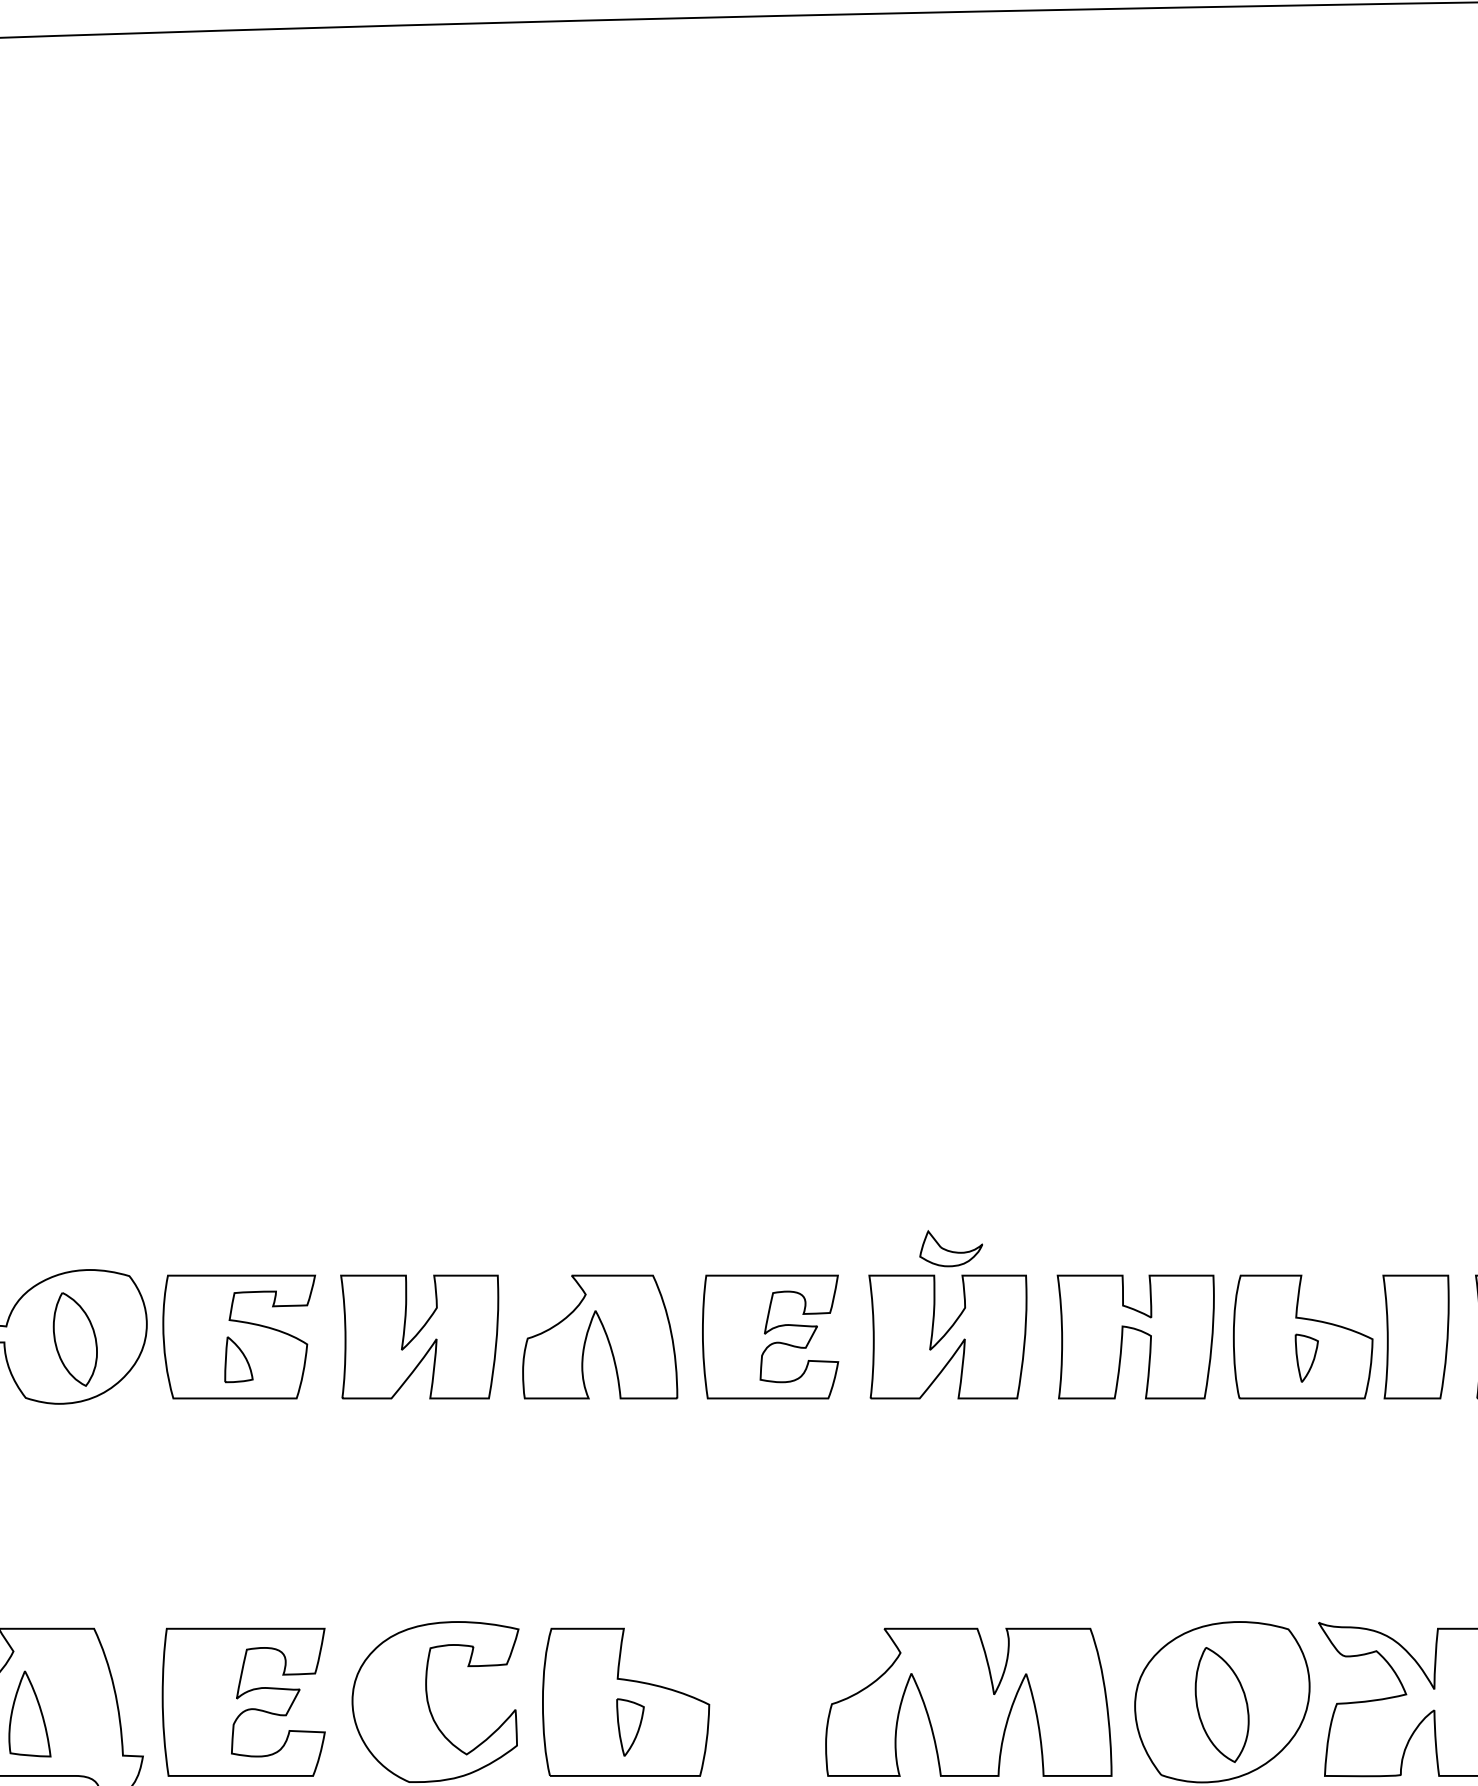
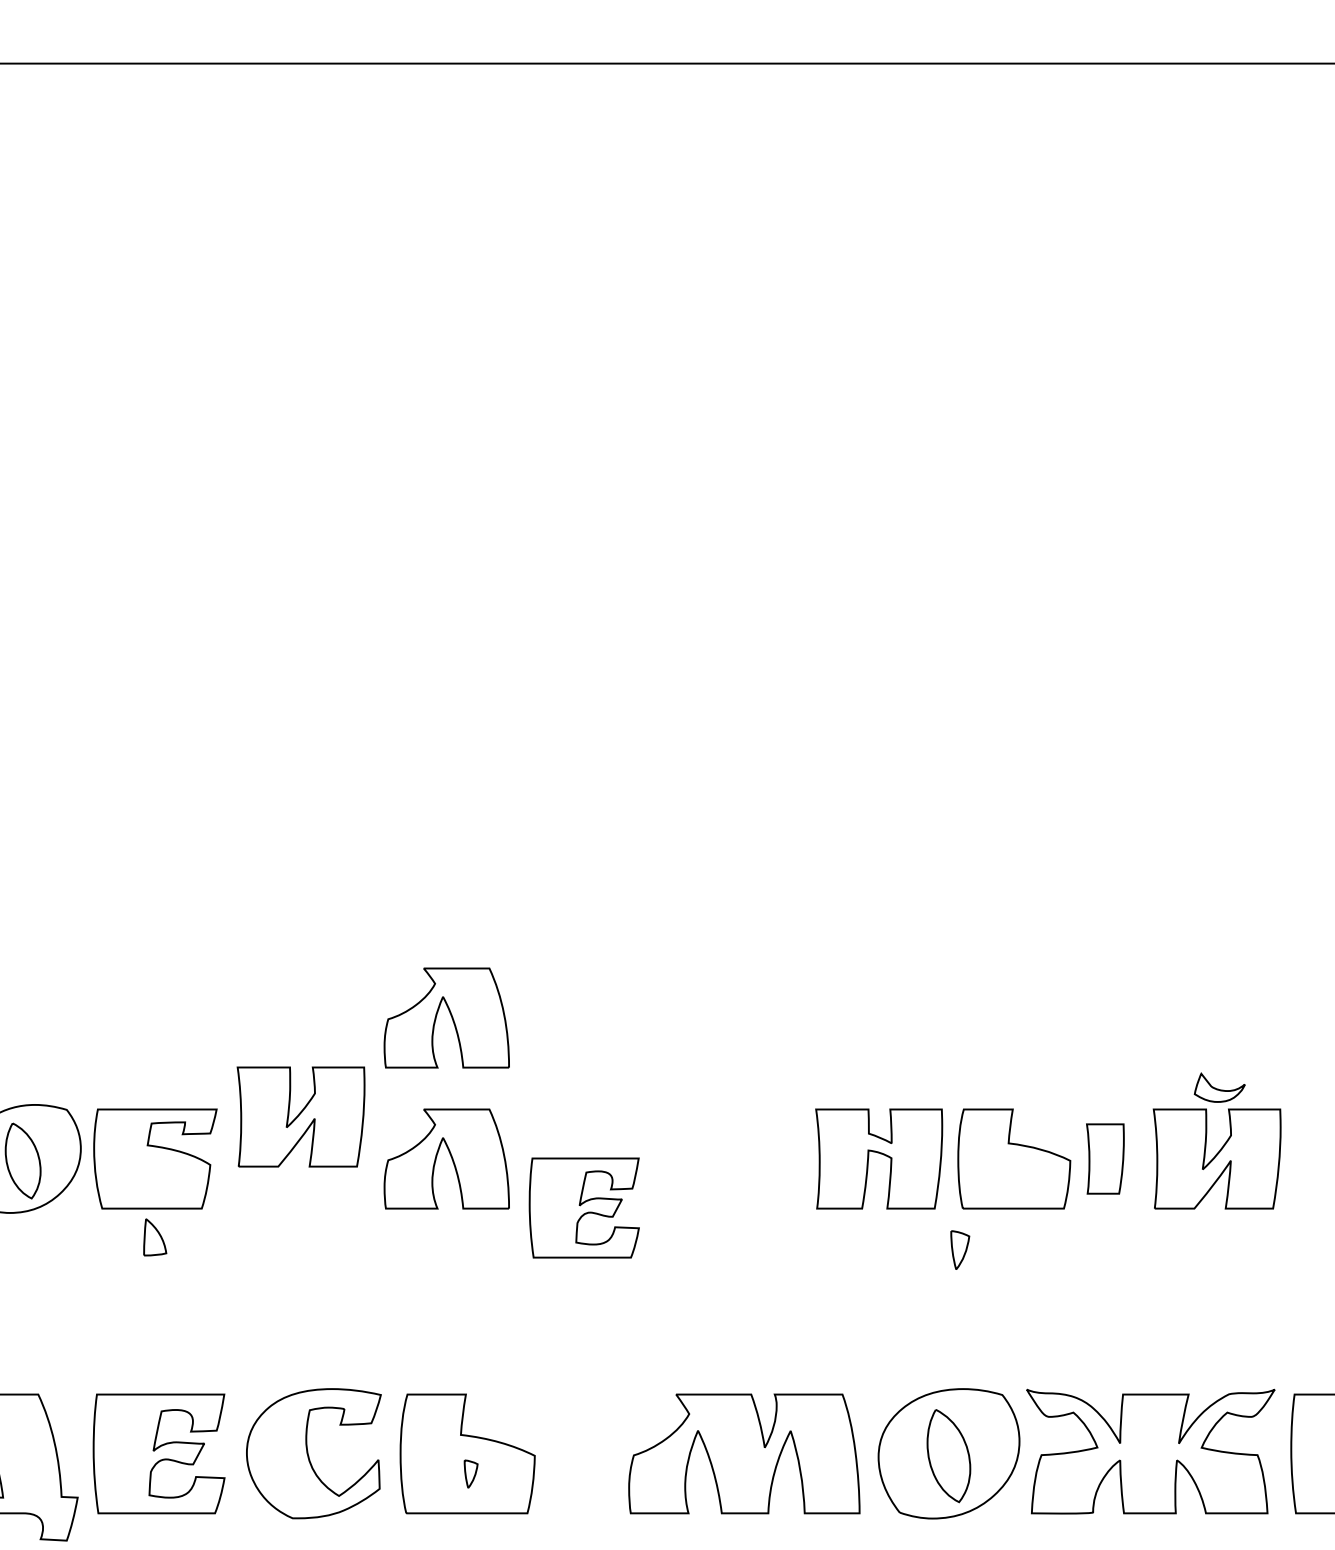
part: (599, 1161) -> (446, 1017), added
part: (956, 1317) -> (734, 1143), removed
part: (418, 1336) -> (300, 1116), moved
part: (769, 1336) -> (583, 1207), moved
part: (1416, 1336) -> (1105, 1158), size x0.7
part: (1307, 1357) -> (960, 1249), moved
part: (239, 1359) -> (155, 1237), moved
part: (629, 1726) -> (470, 1473), size x0.6

